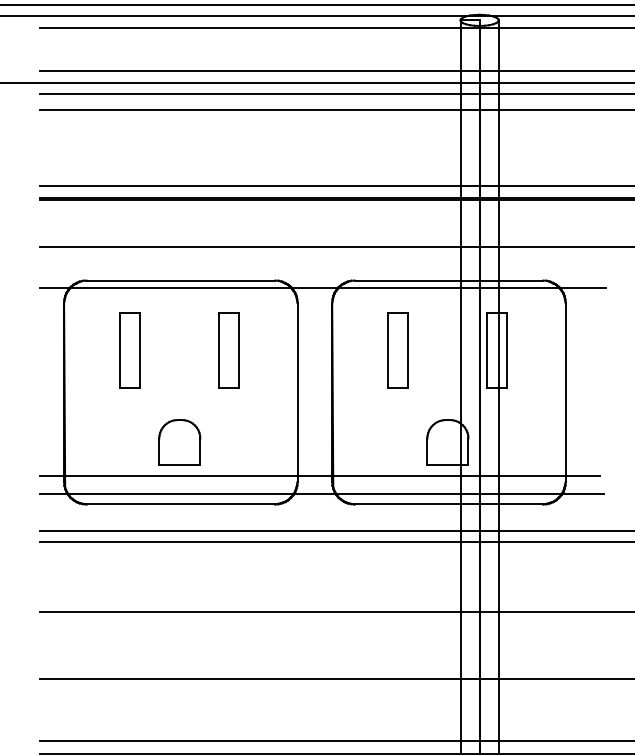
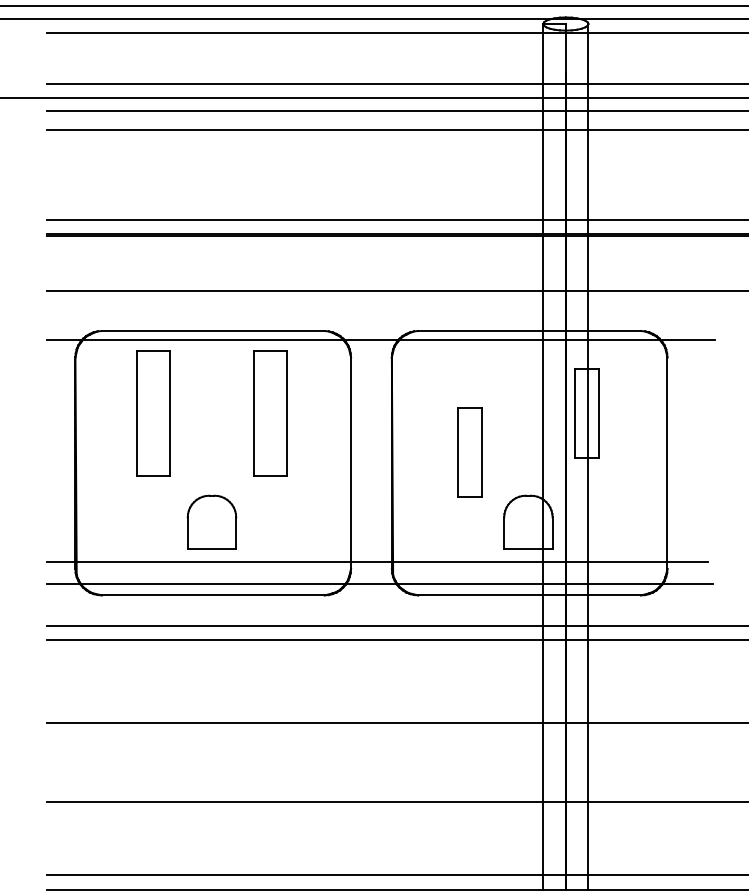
part: (129, 350) -> (152, 413), size x1.4
part: (228, 350) -> (269, 413), size x1.4
part: (397, 350) -> (468, 452), moved

